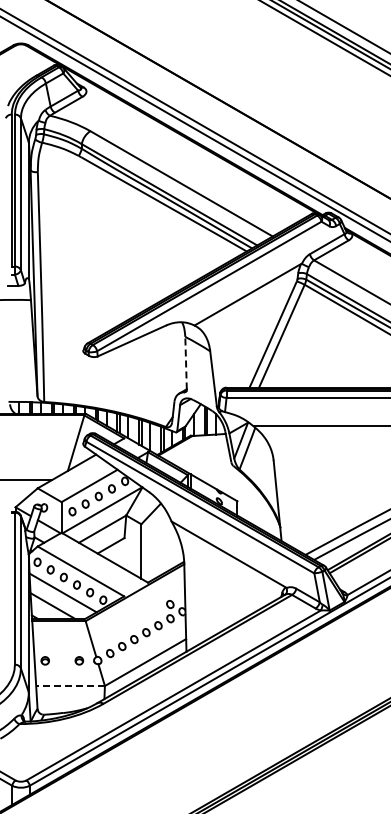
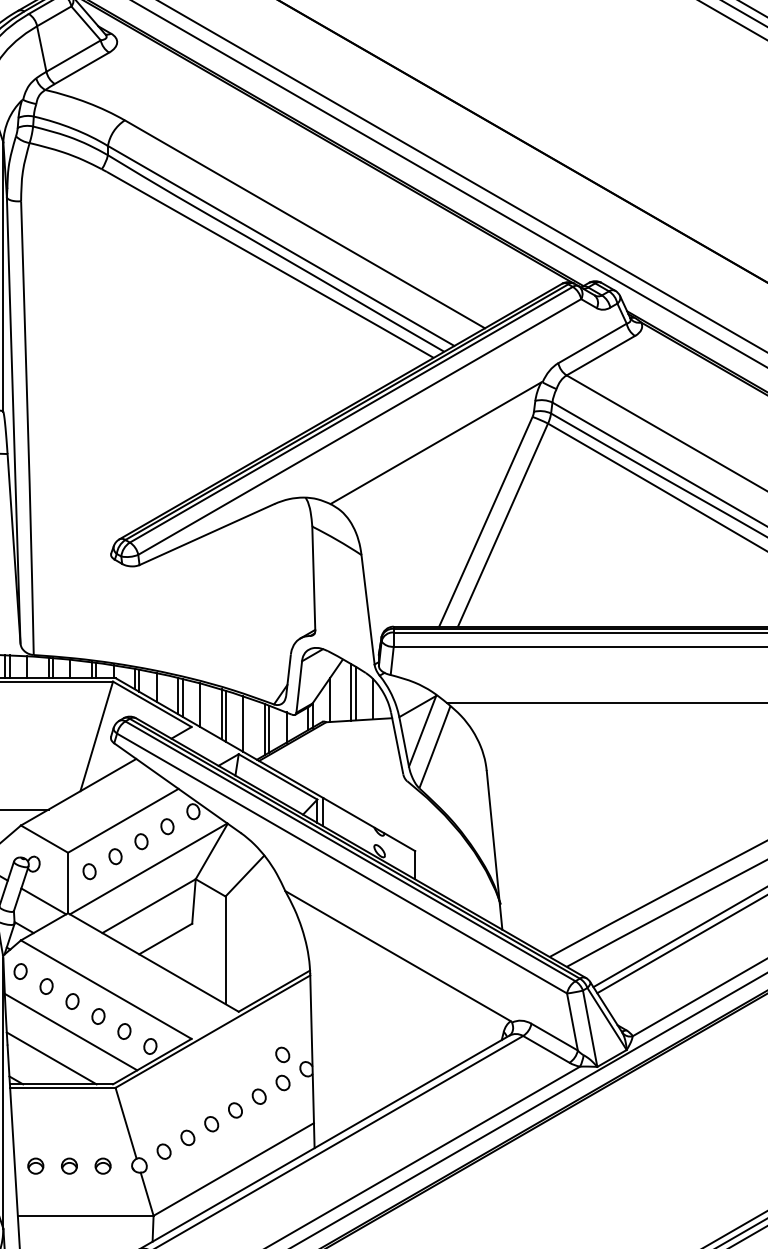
line: (186, 362) -> (314, 577), dashed -> solid
part: (61, 660) -> (67, 1165), added
line: (70, 686) -> (85, 1216), dashed -> solid

